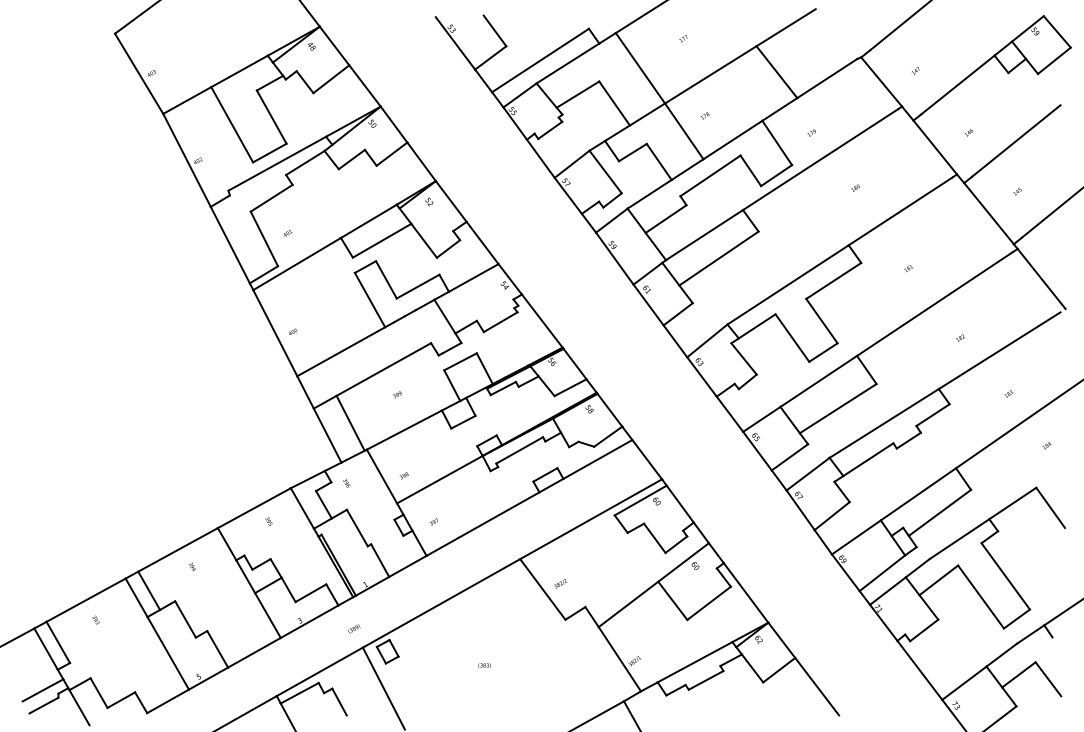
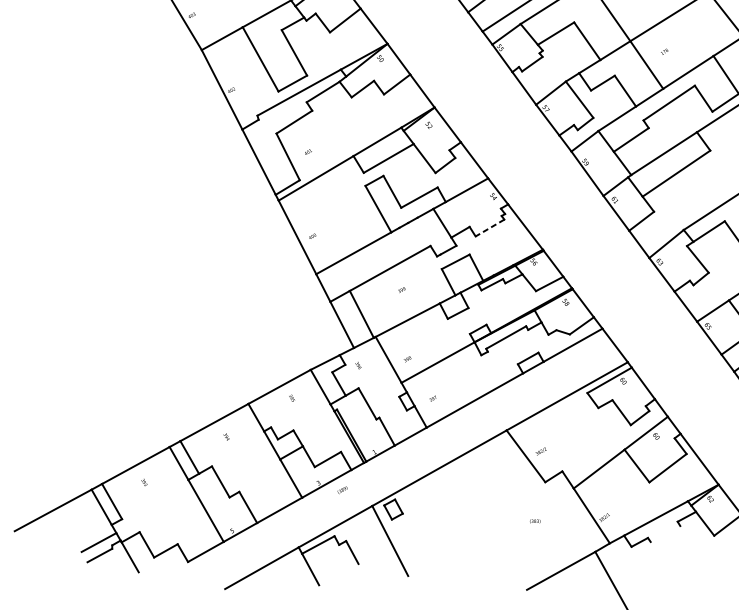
line: (500, 322) -> (489, 228), solid -> dashed
text: (354, 628) -> (342, 489), moved
text: (484, 665) -> (535, 521), moved
line: (705, 680) -> (664, 534), removed

